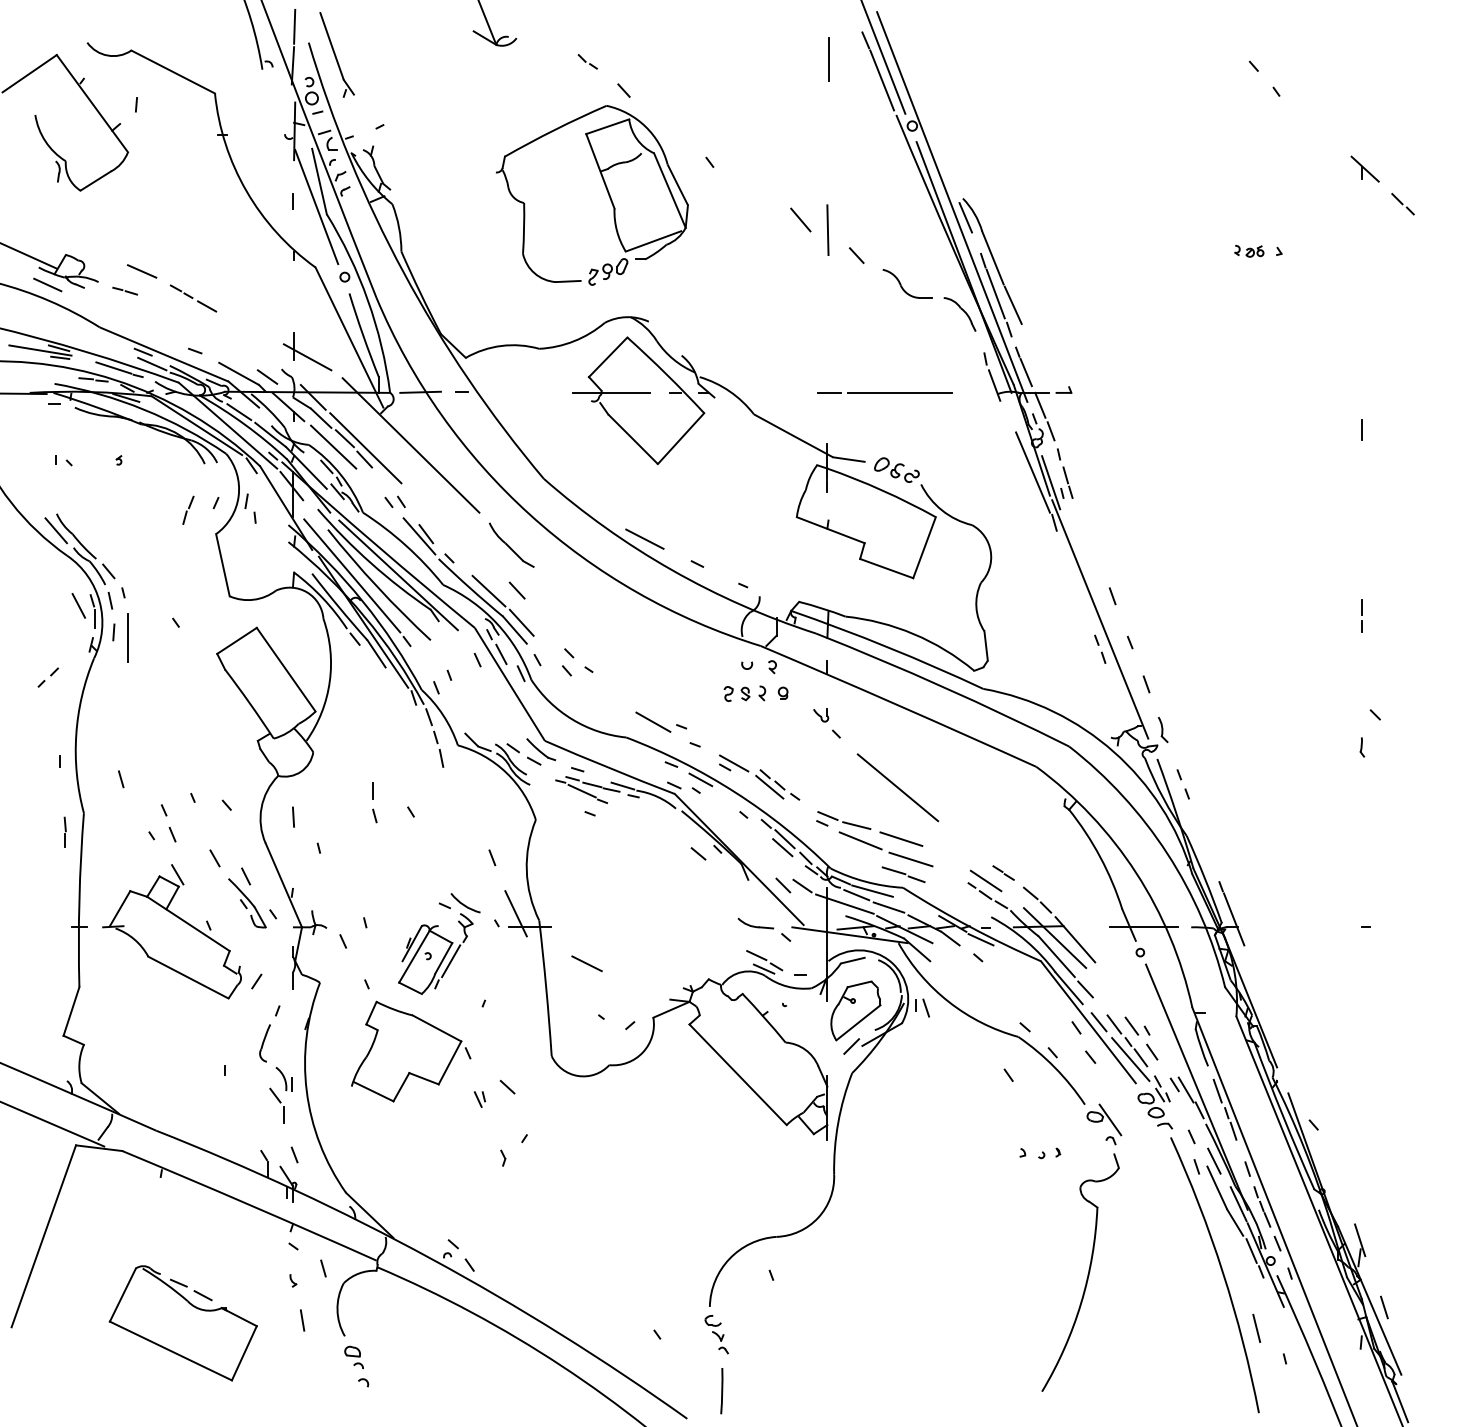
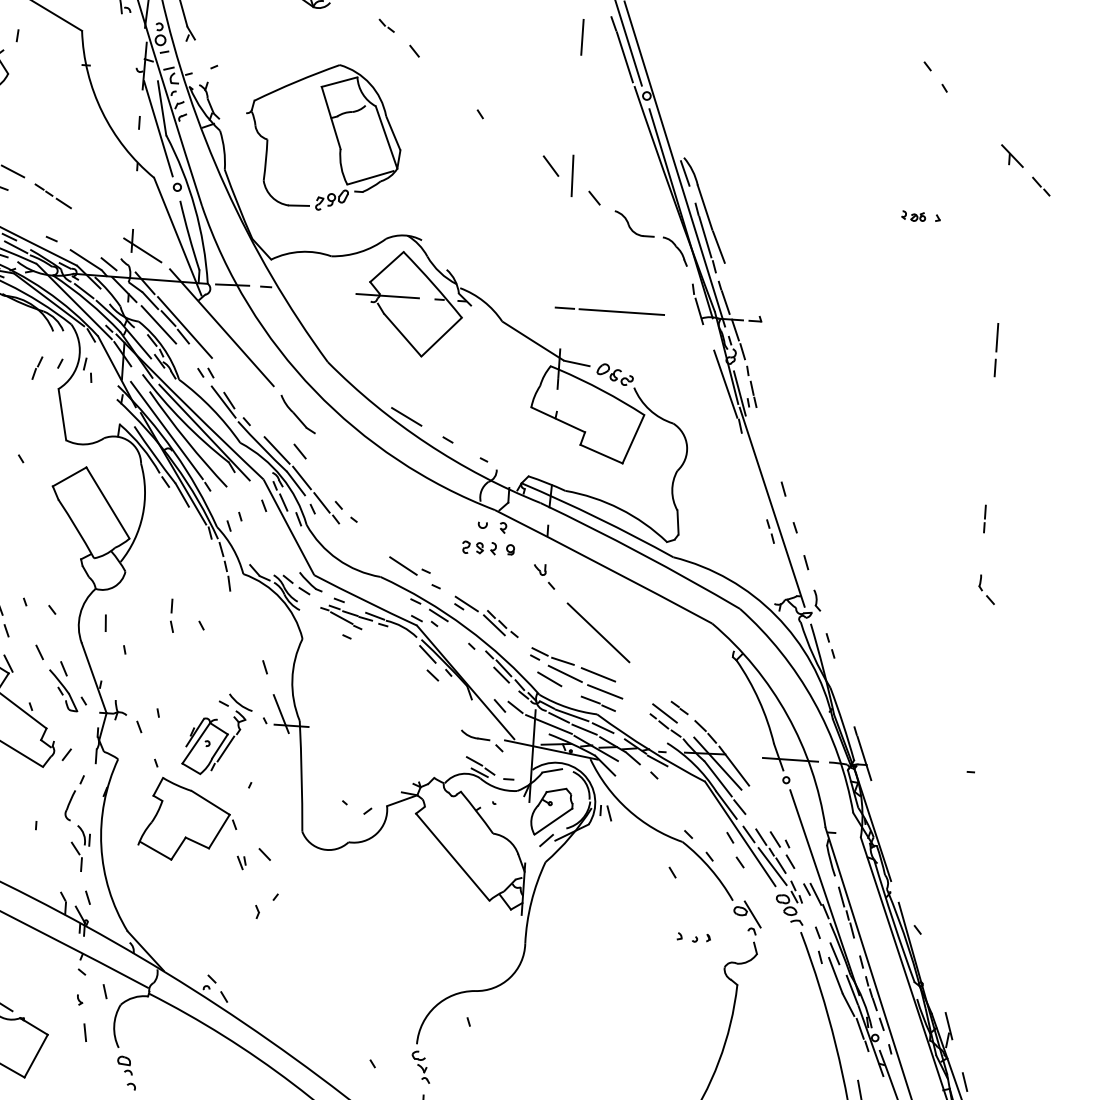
part: (605, 188) -> (334, 132), moved
line: (1361, 392) -> (997, 337), added
line: (548, 651) -> (322, 502), added
part: (1362, 747) -> (981, 582), moved
line: (690, 828) -> (427, 654), added
line: (911, 904) -> (603, 728), added
line: (586, 963) -> (549, 679), moved

